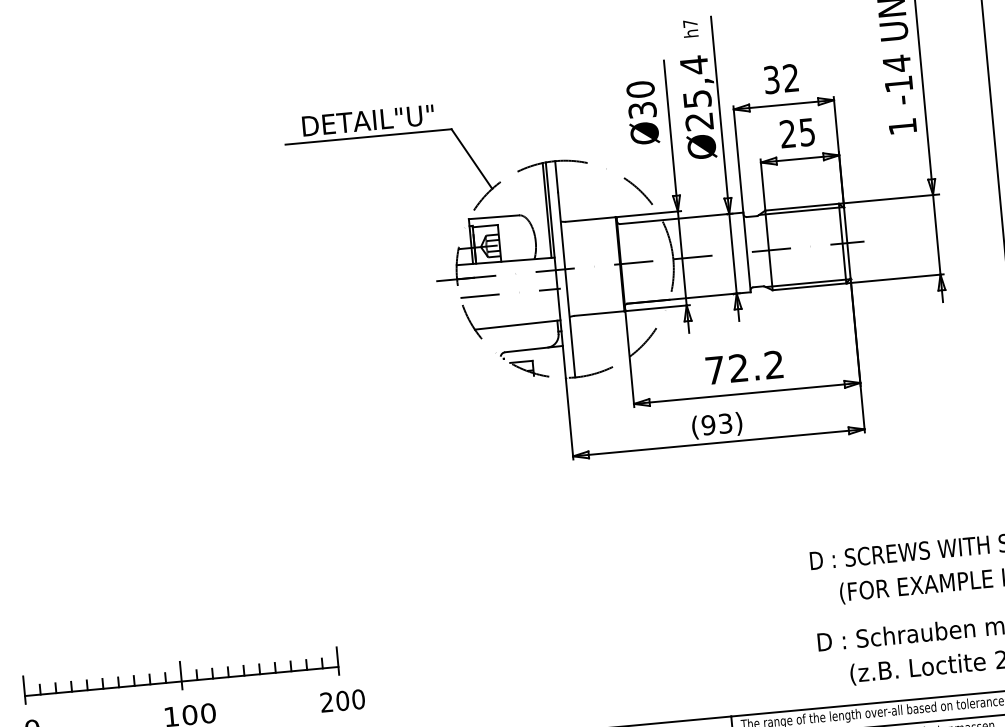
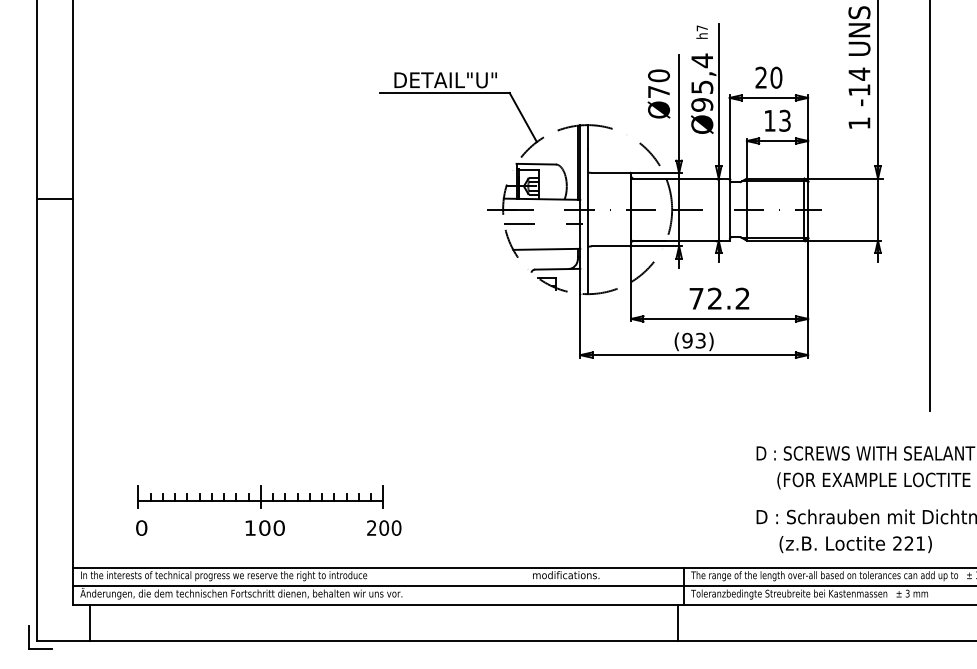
text: (780, 78) -> (768, 77), 32 -> 20
text: (643, 110) -> (659, 92), Ø30 -> Ø70
text: (699, 121) -> (702, 104), Ø25,4 -> Ø95,4
text: (797, 132) -> (777, 120), 25 -> 13

